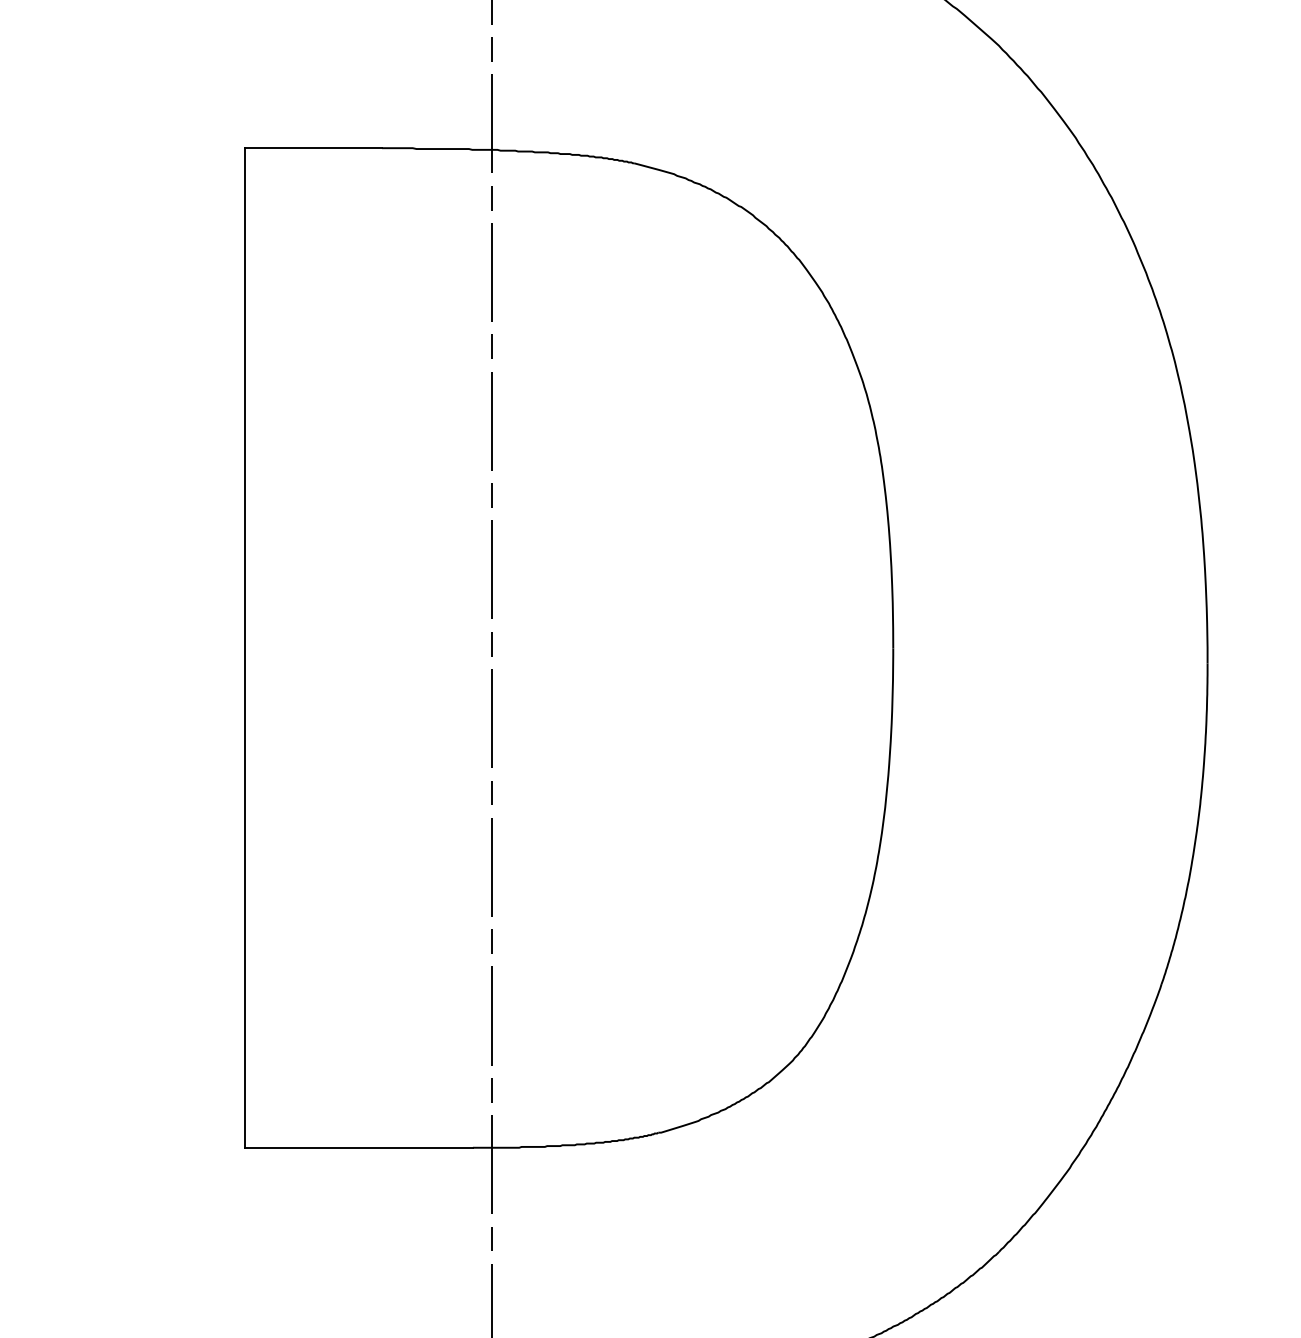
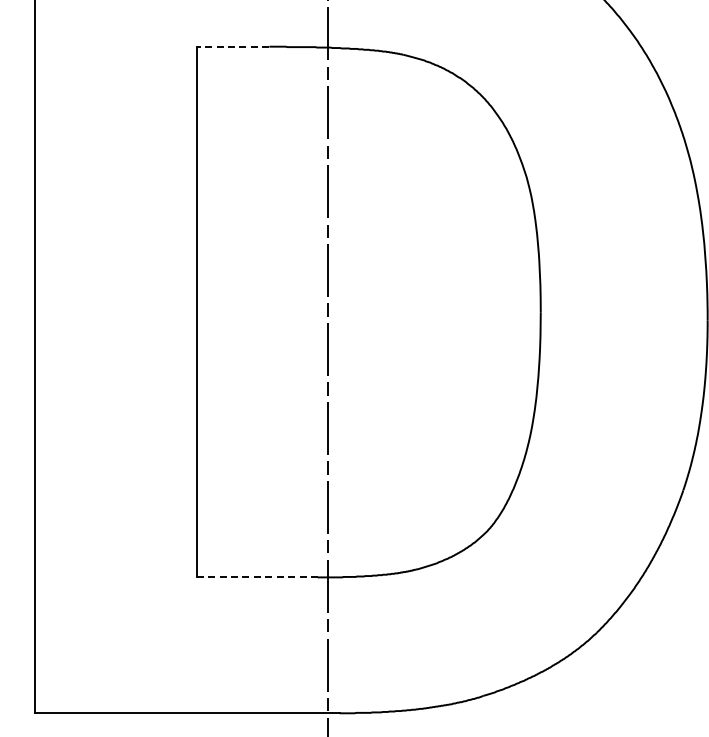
line: (312, 147) -> (232, 46), solid -> dashed
line: (359, 1147) -> (257, 577), solid -> dashed

